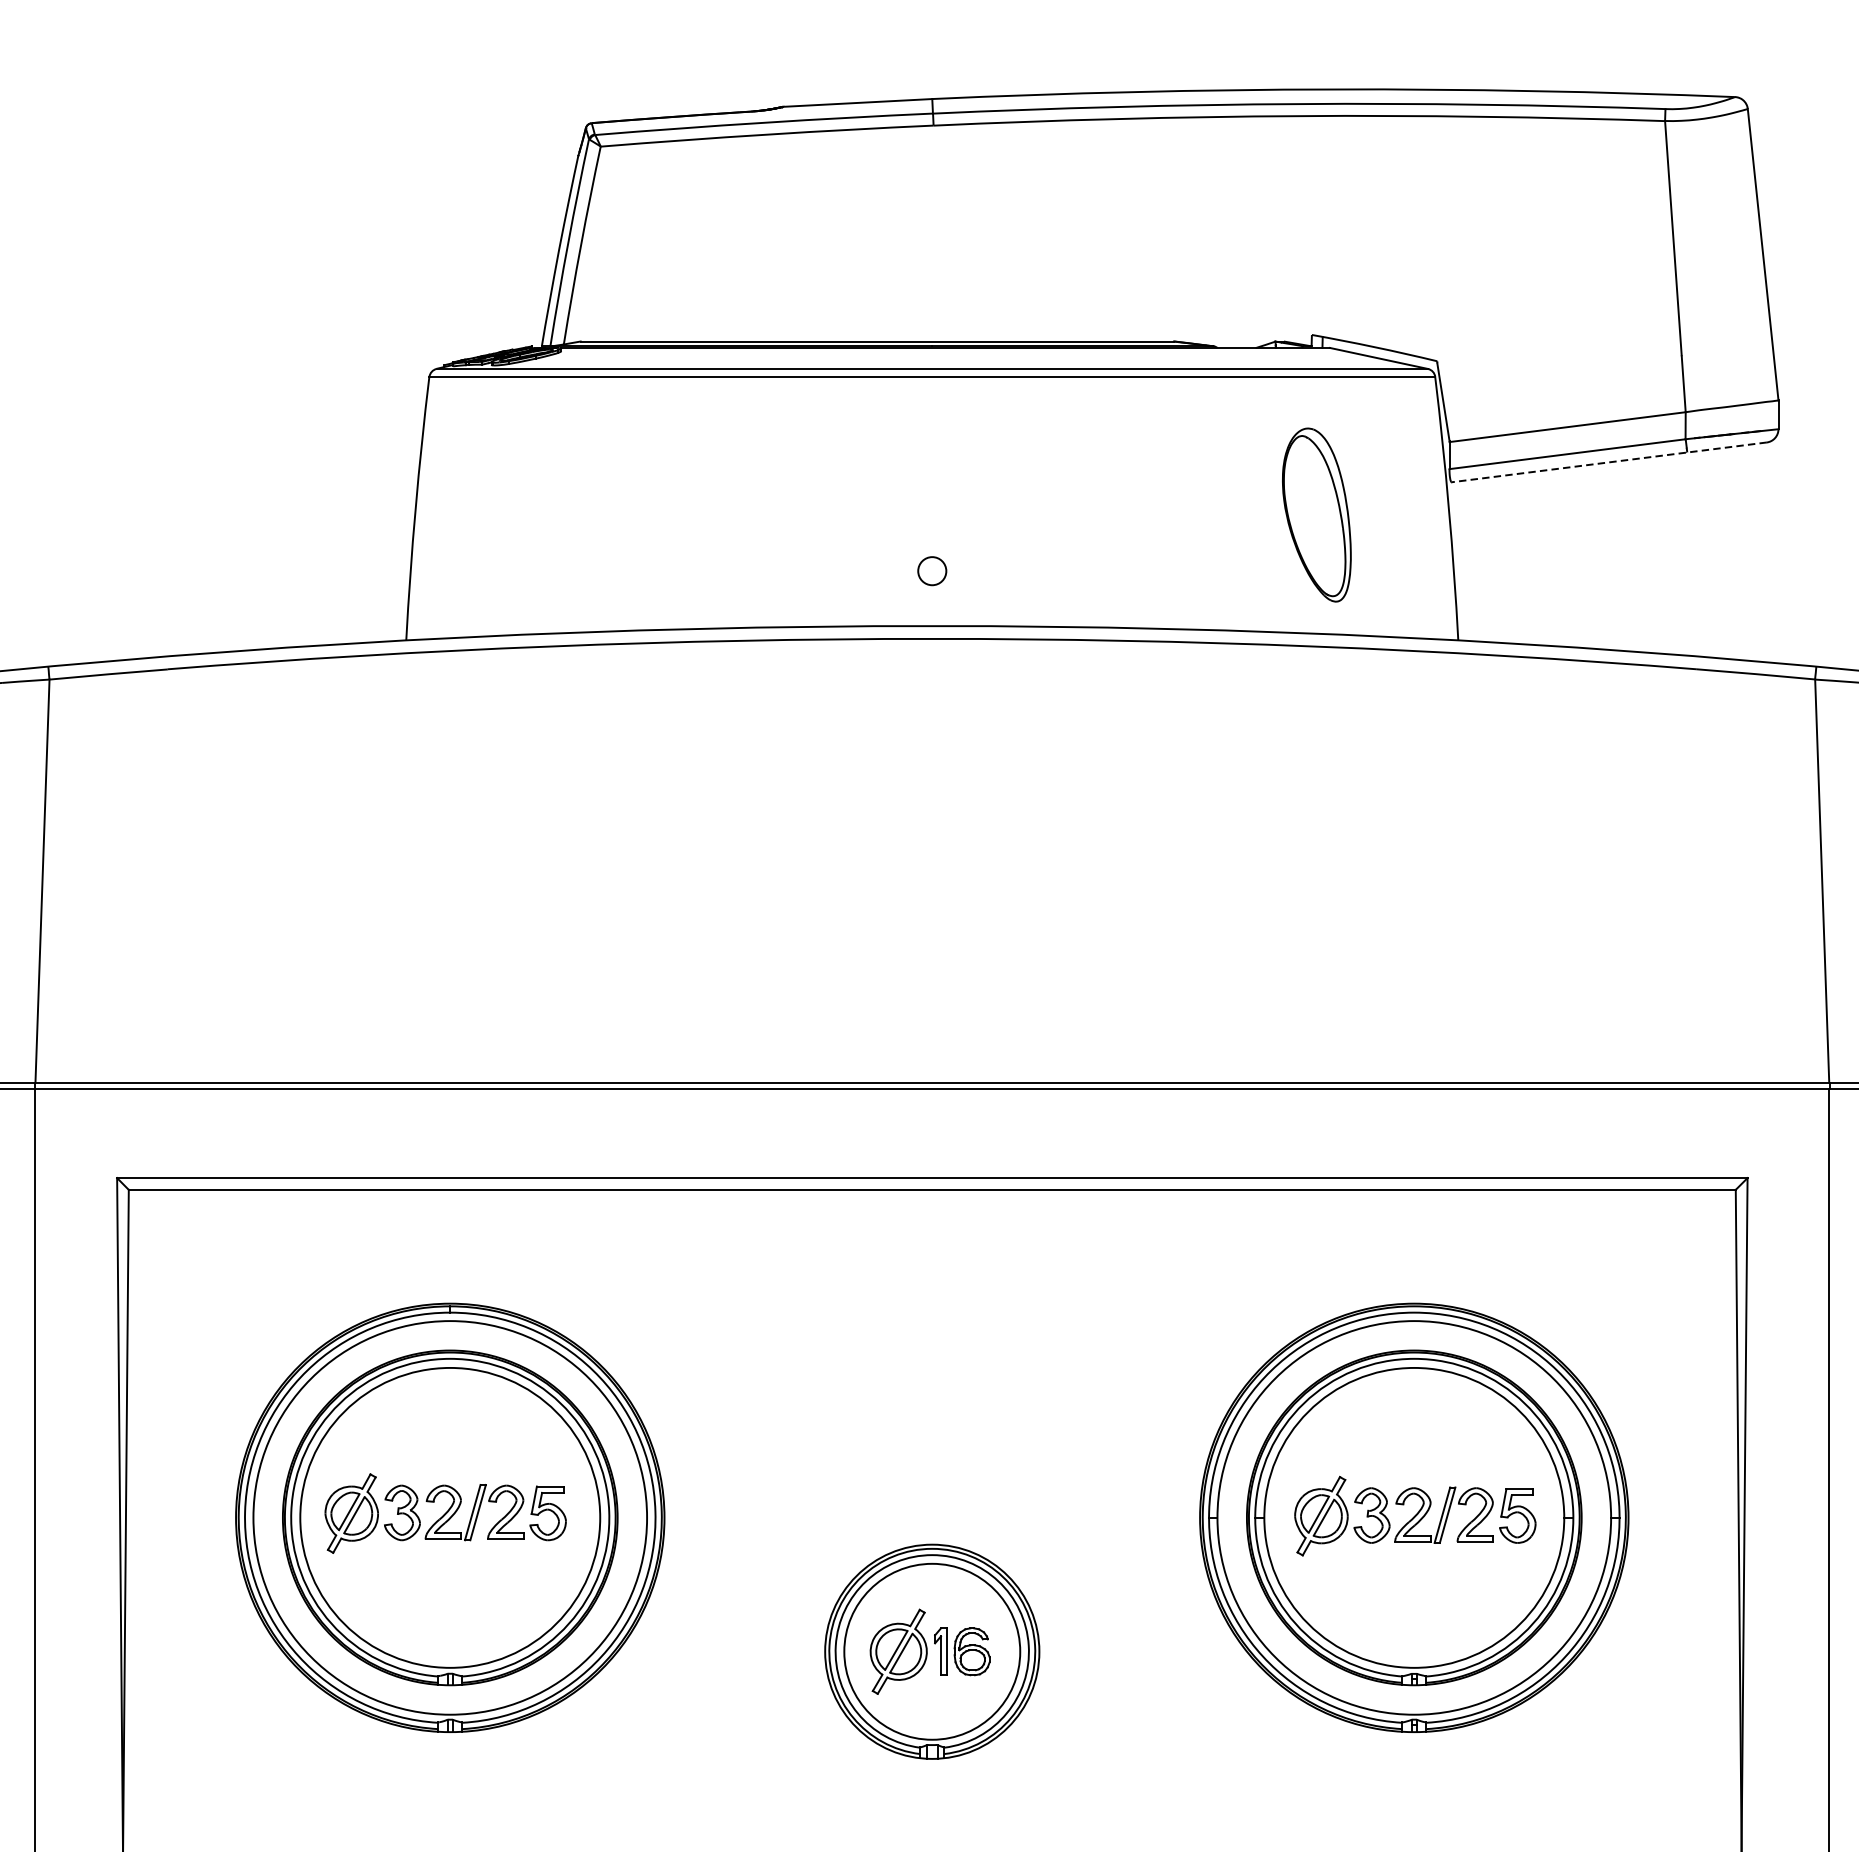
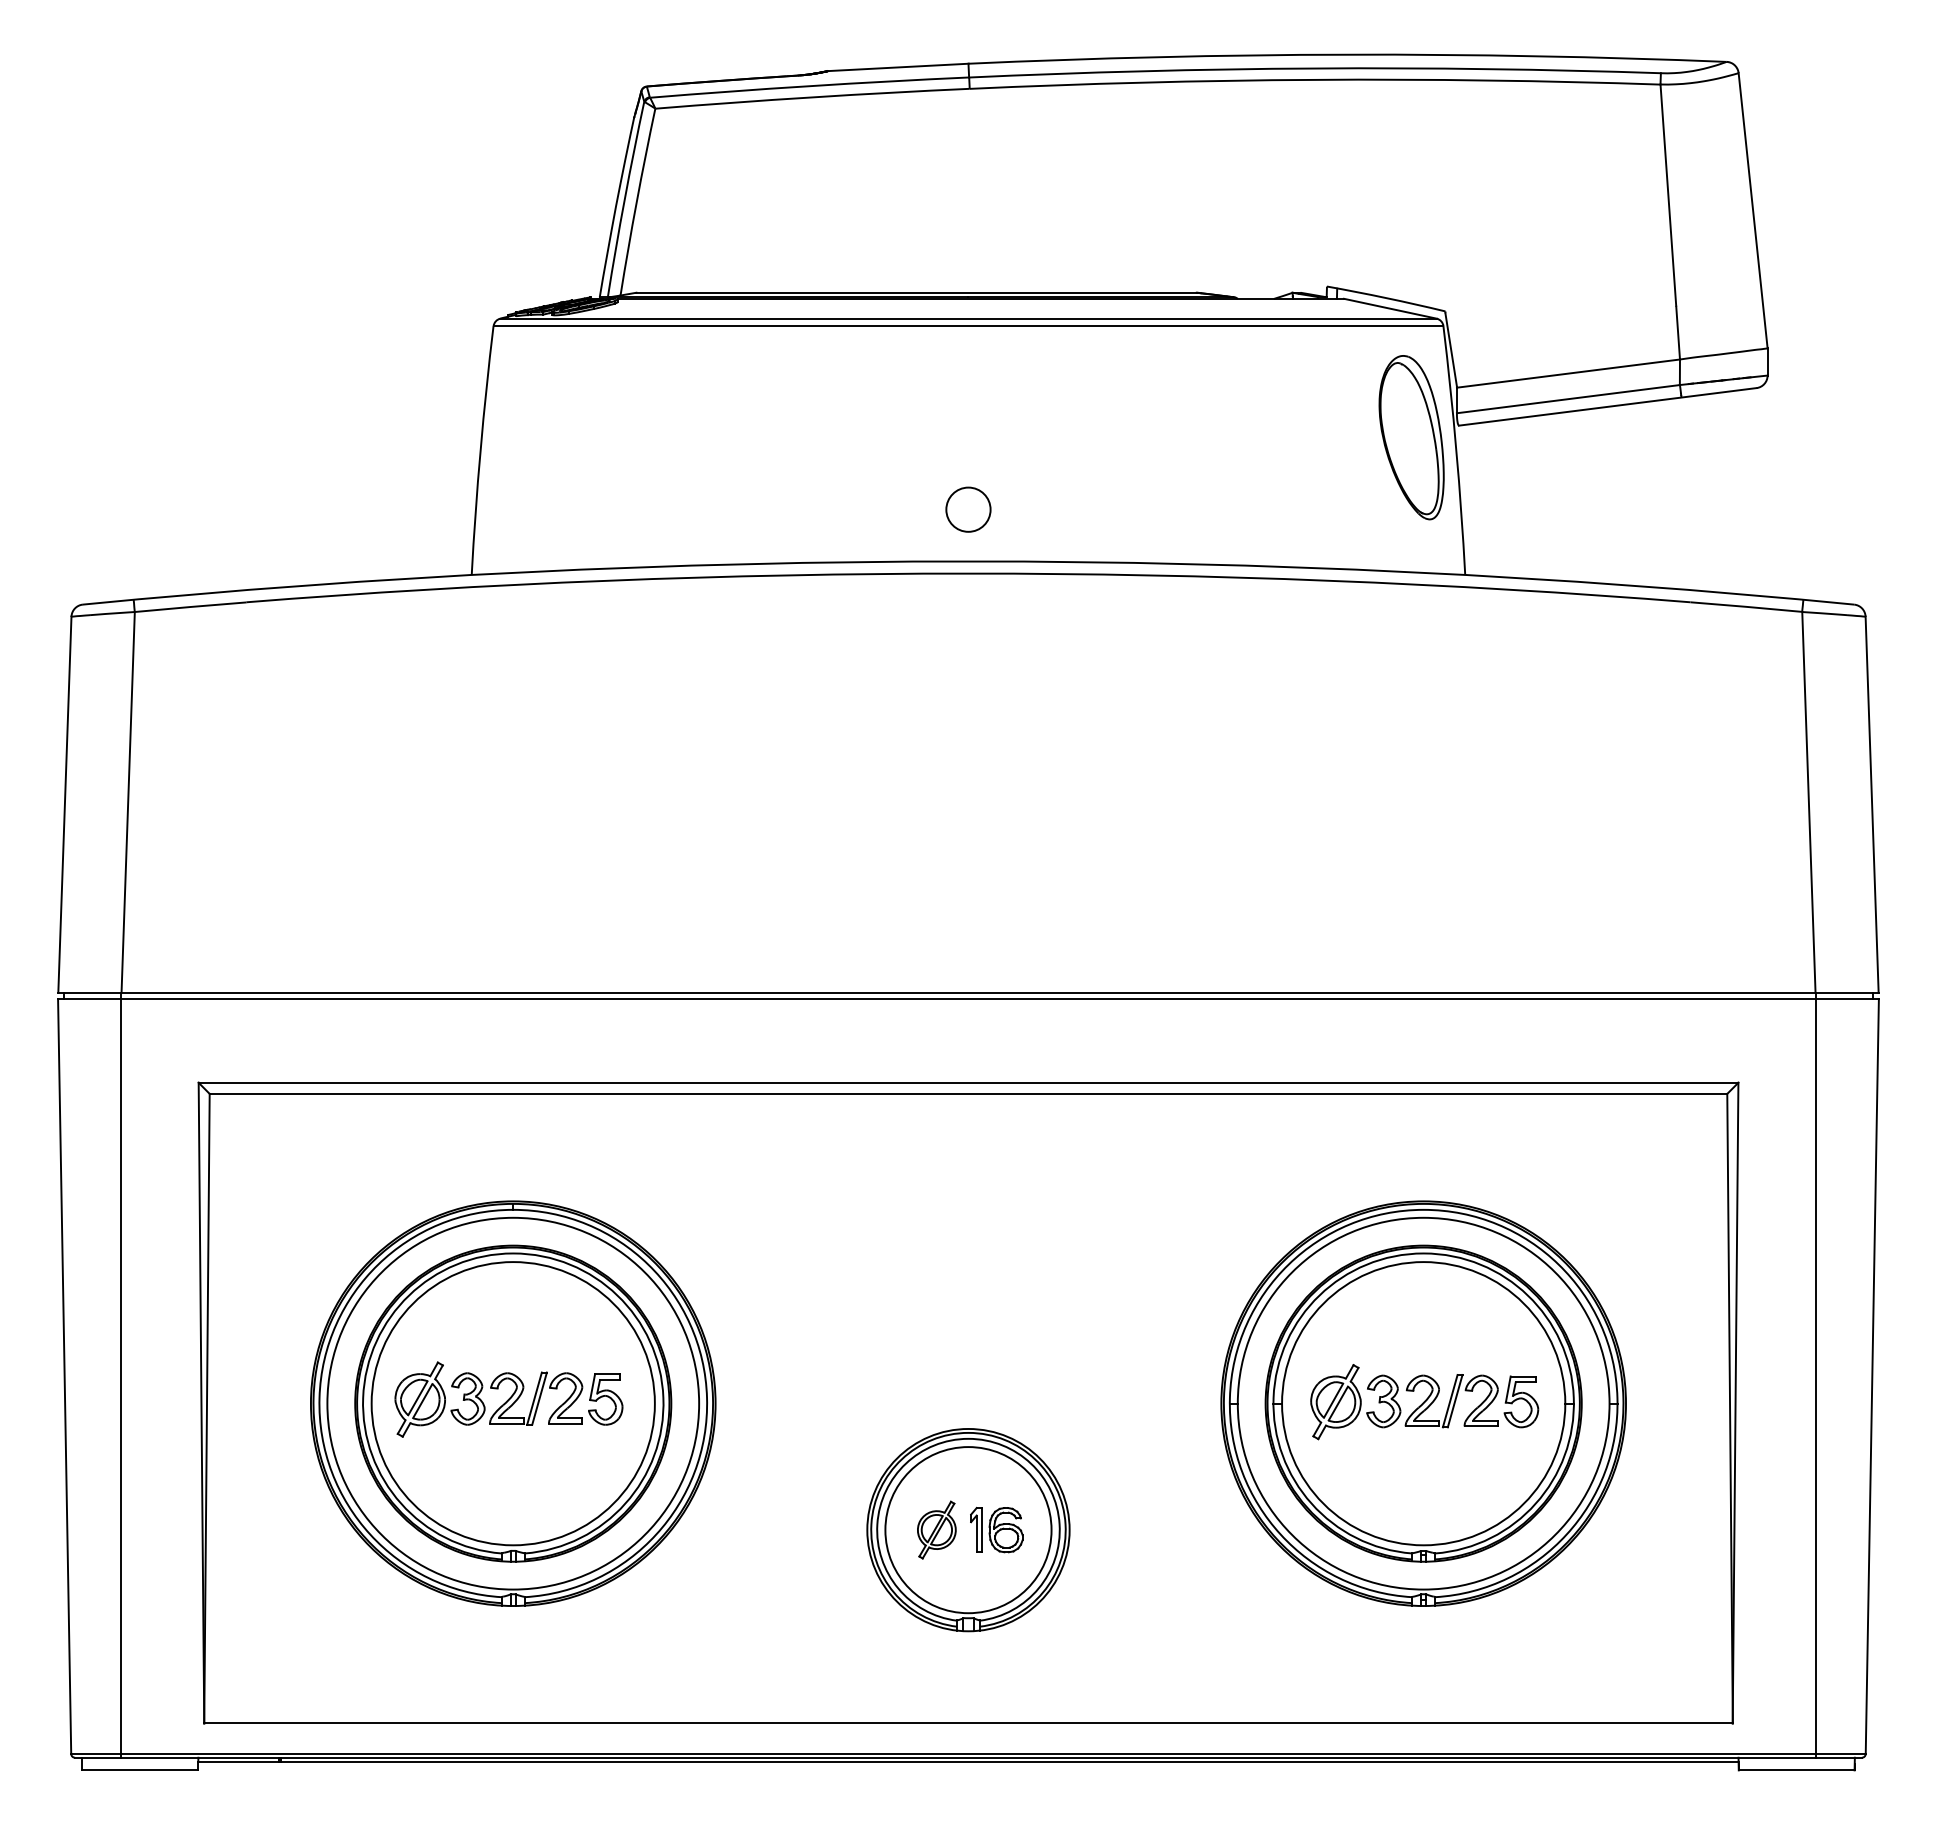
line: (1608, 461) -> (1607, 406), dashed -> solid
part: (1316, 514) -> (1411, 437), moved
circle: (932, 571) -> (968, 509), size x1.67
part: (898, 1651) -> (936, 1529), size x0.71

